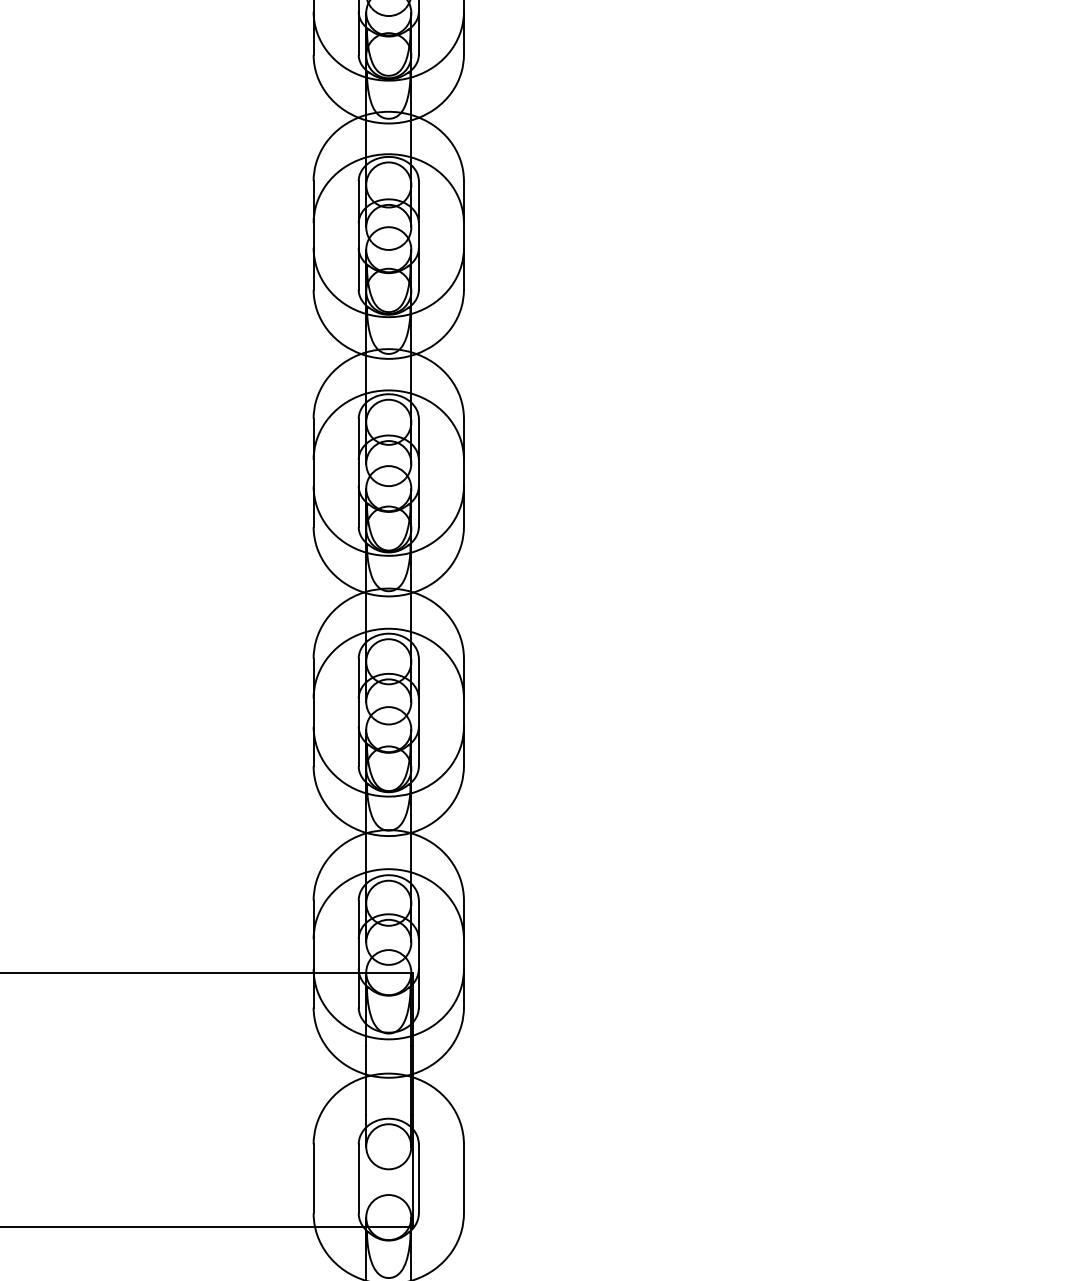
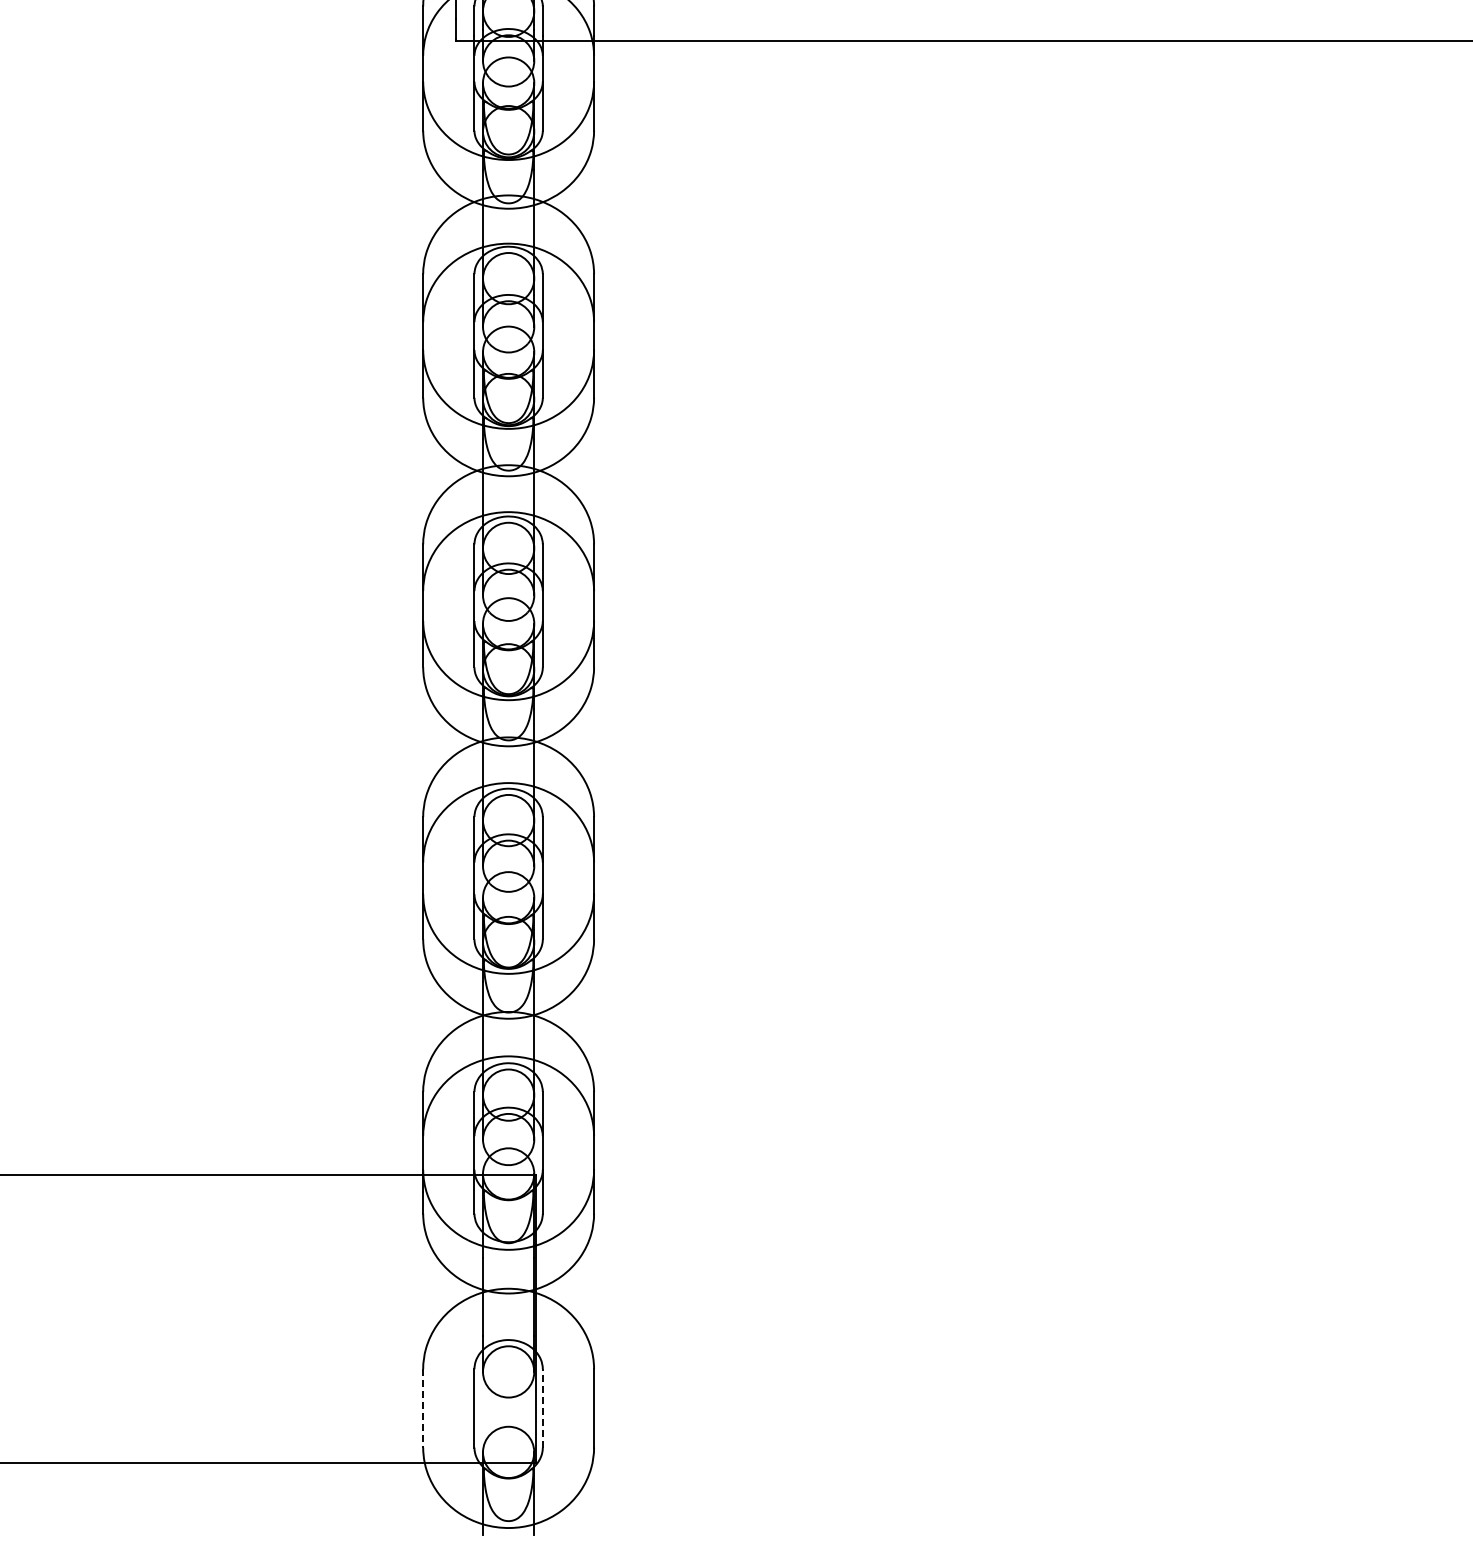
line: (313, 1178) -> (423, 1408), solid -> dashed
line: (418, 1178) -> (542, 1407), solid -> dashed

